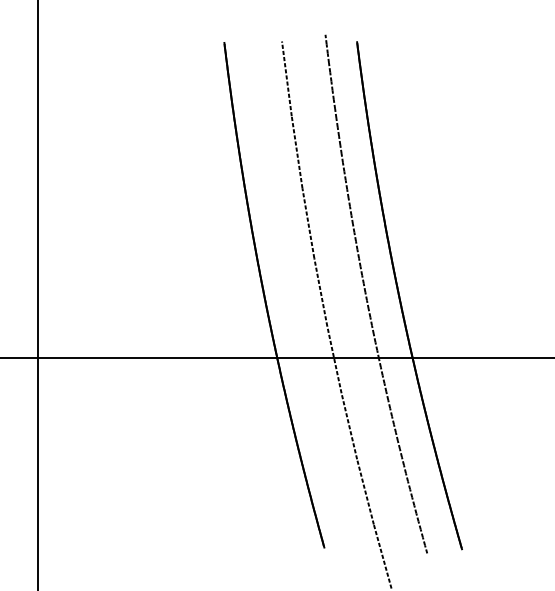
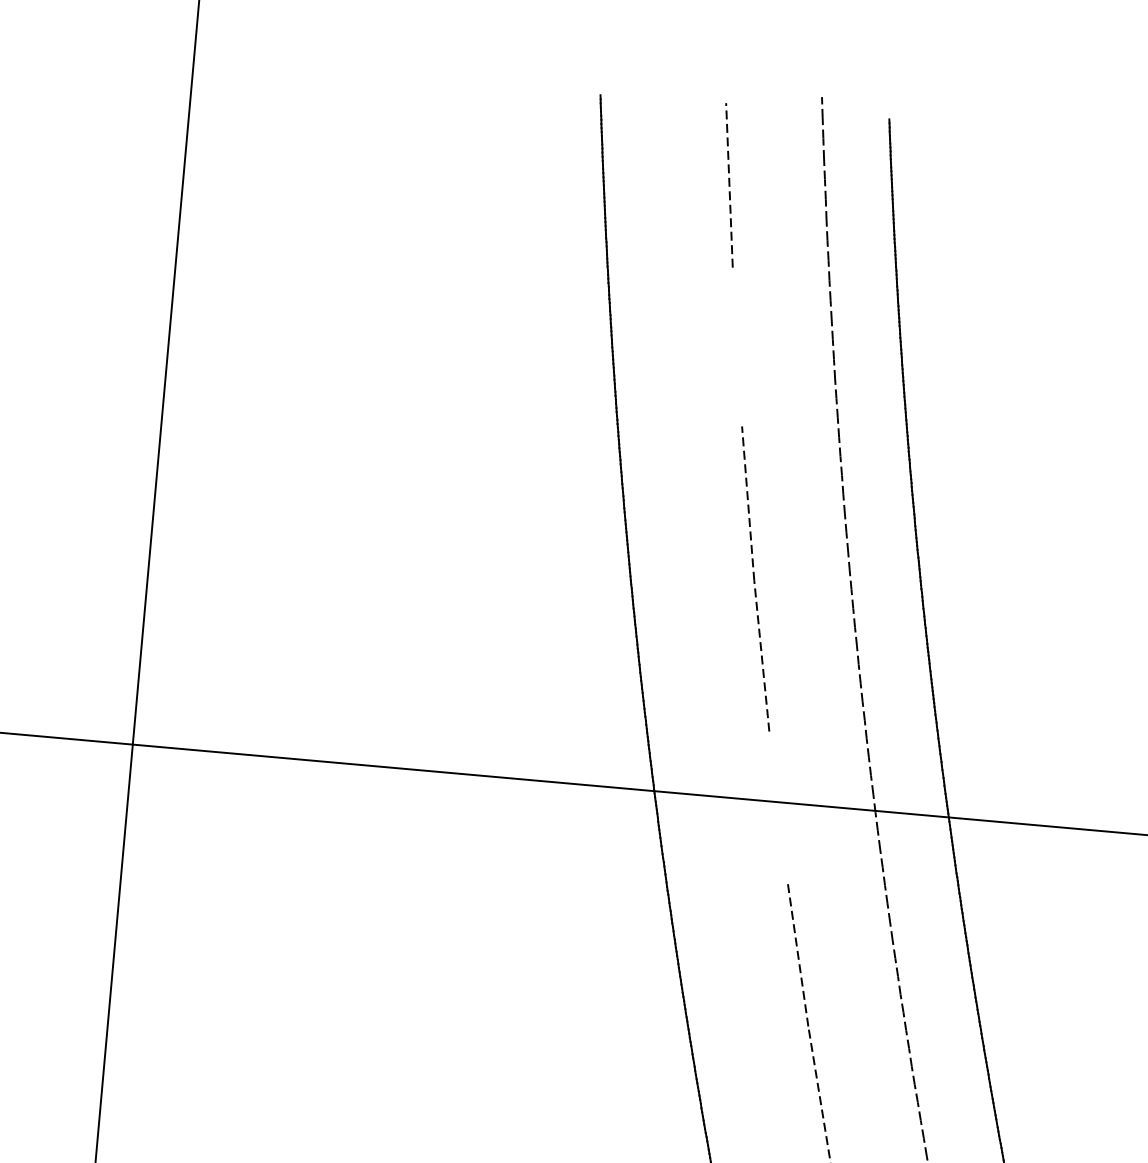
line: (296, 152) -> (736, 347), removed
line: (334, 359) -> (778, 805), removed

